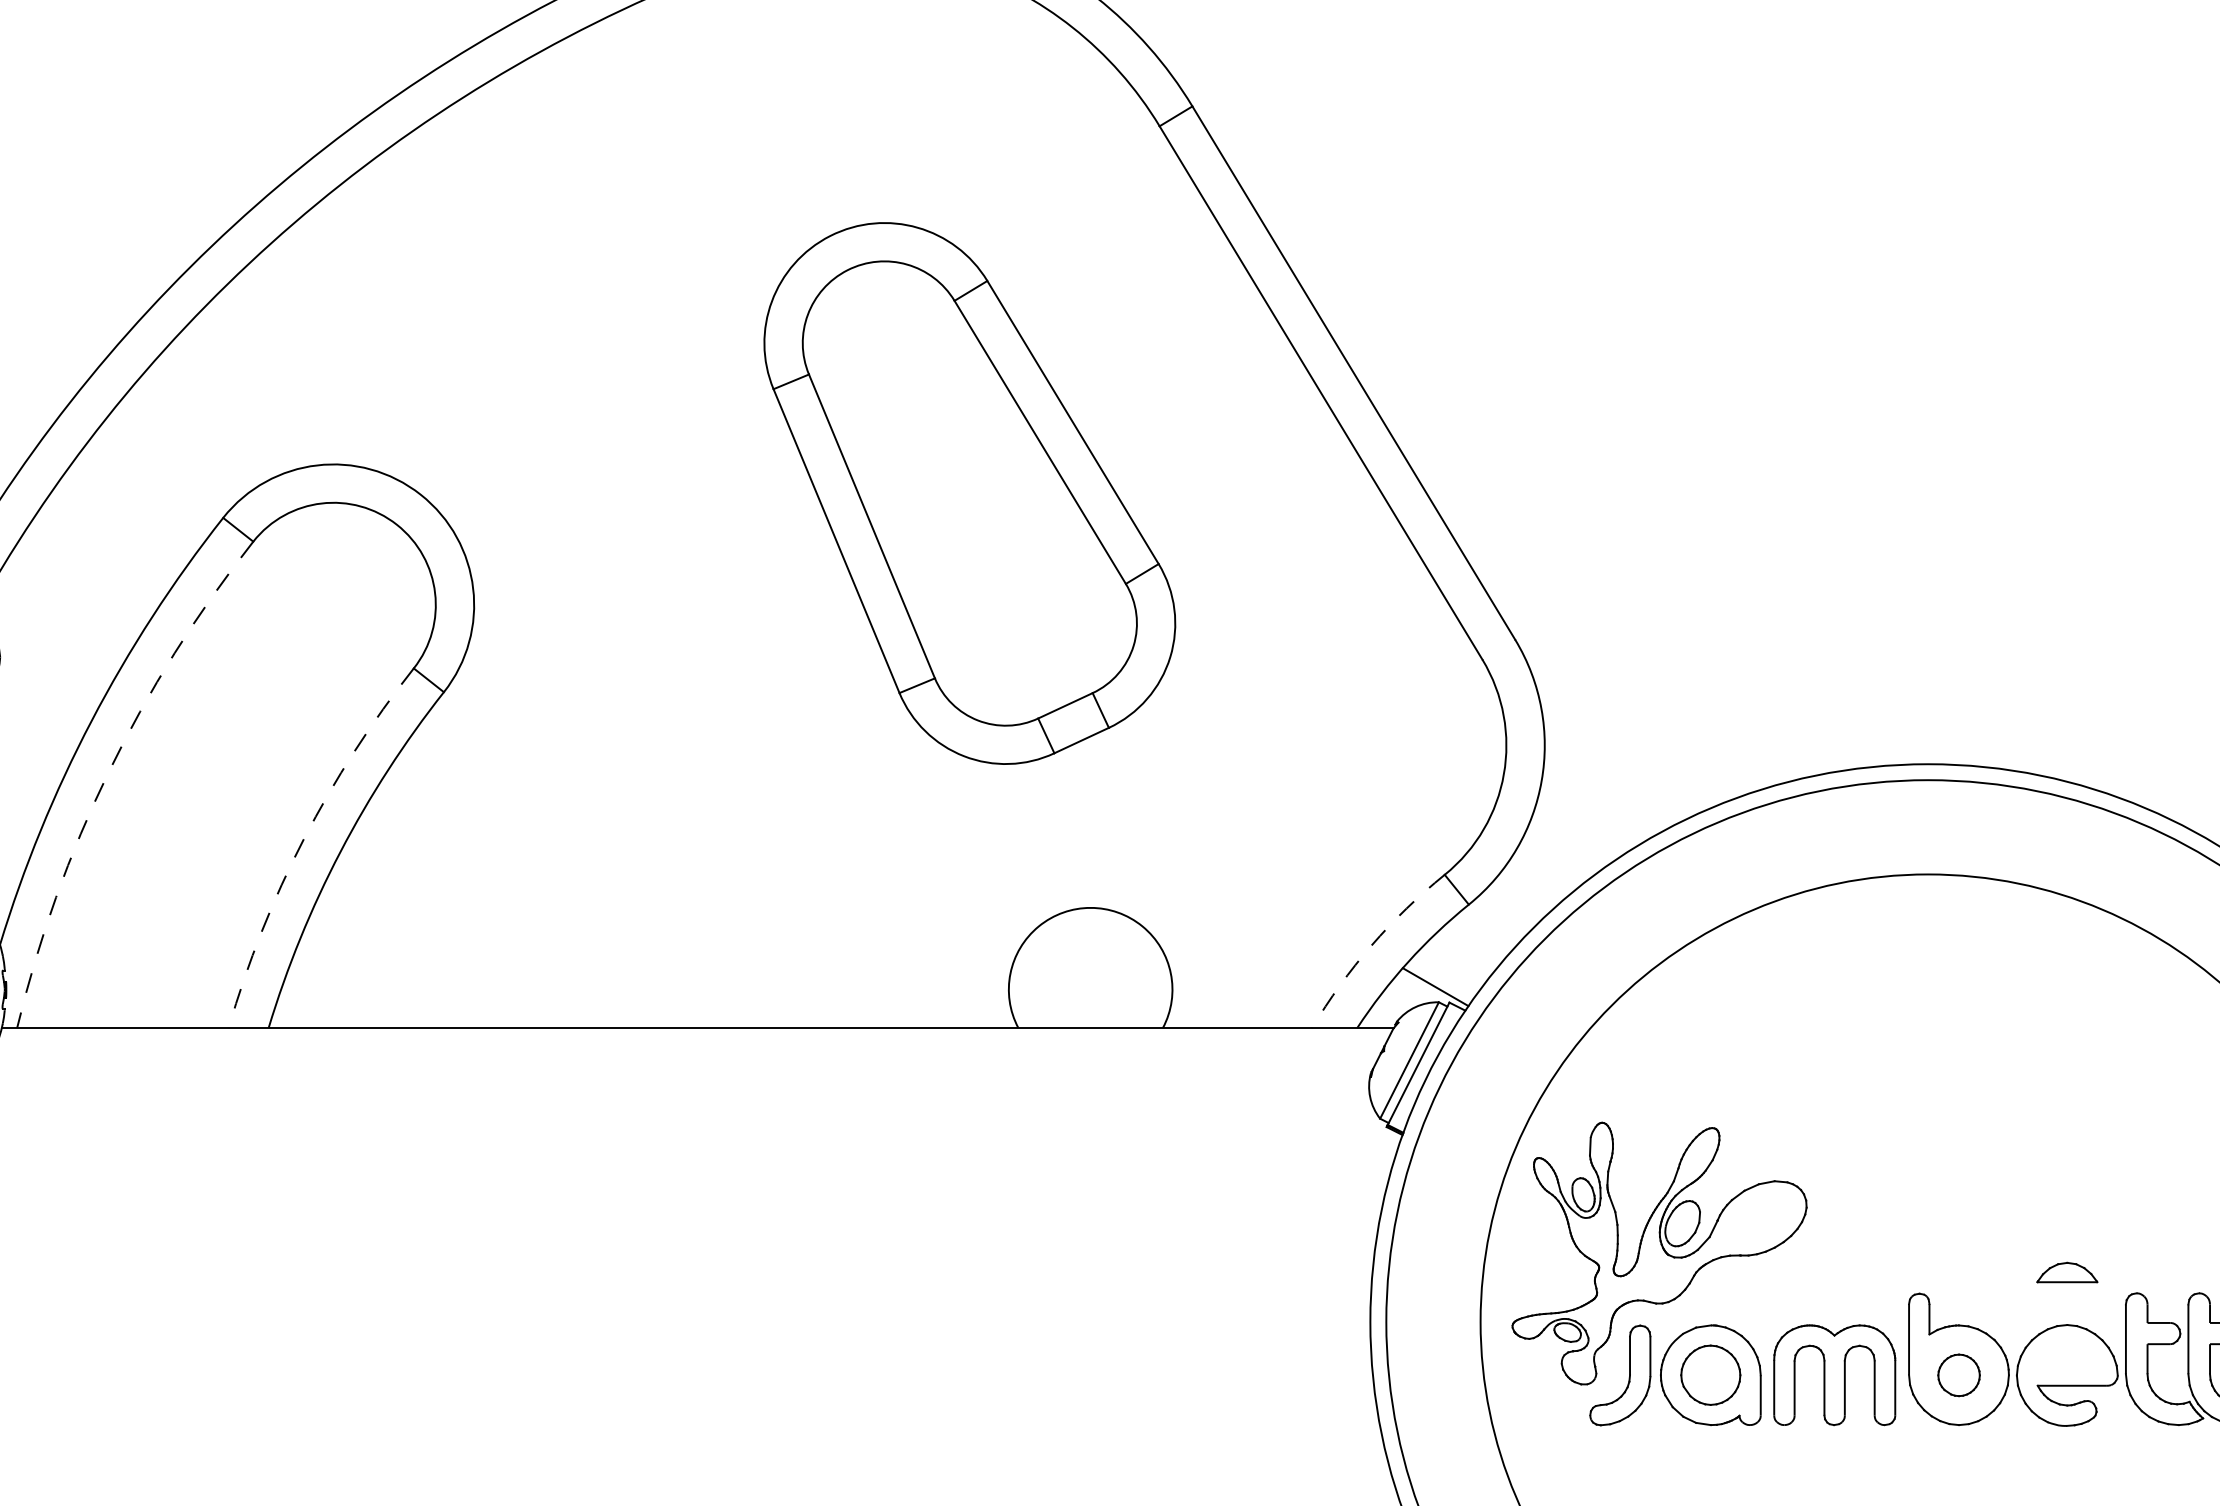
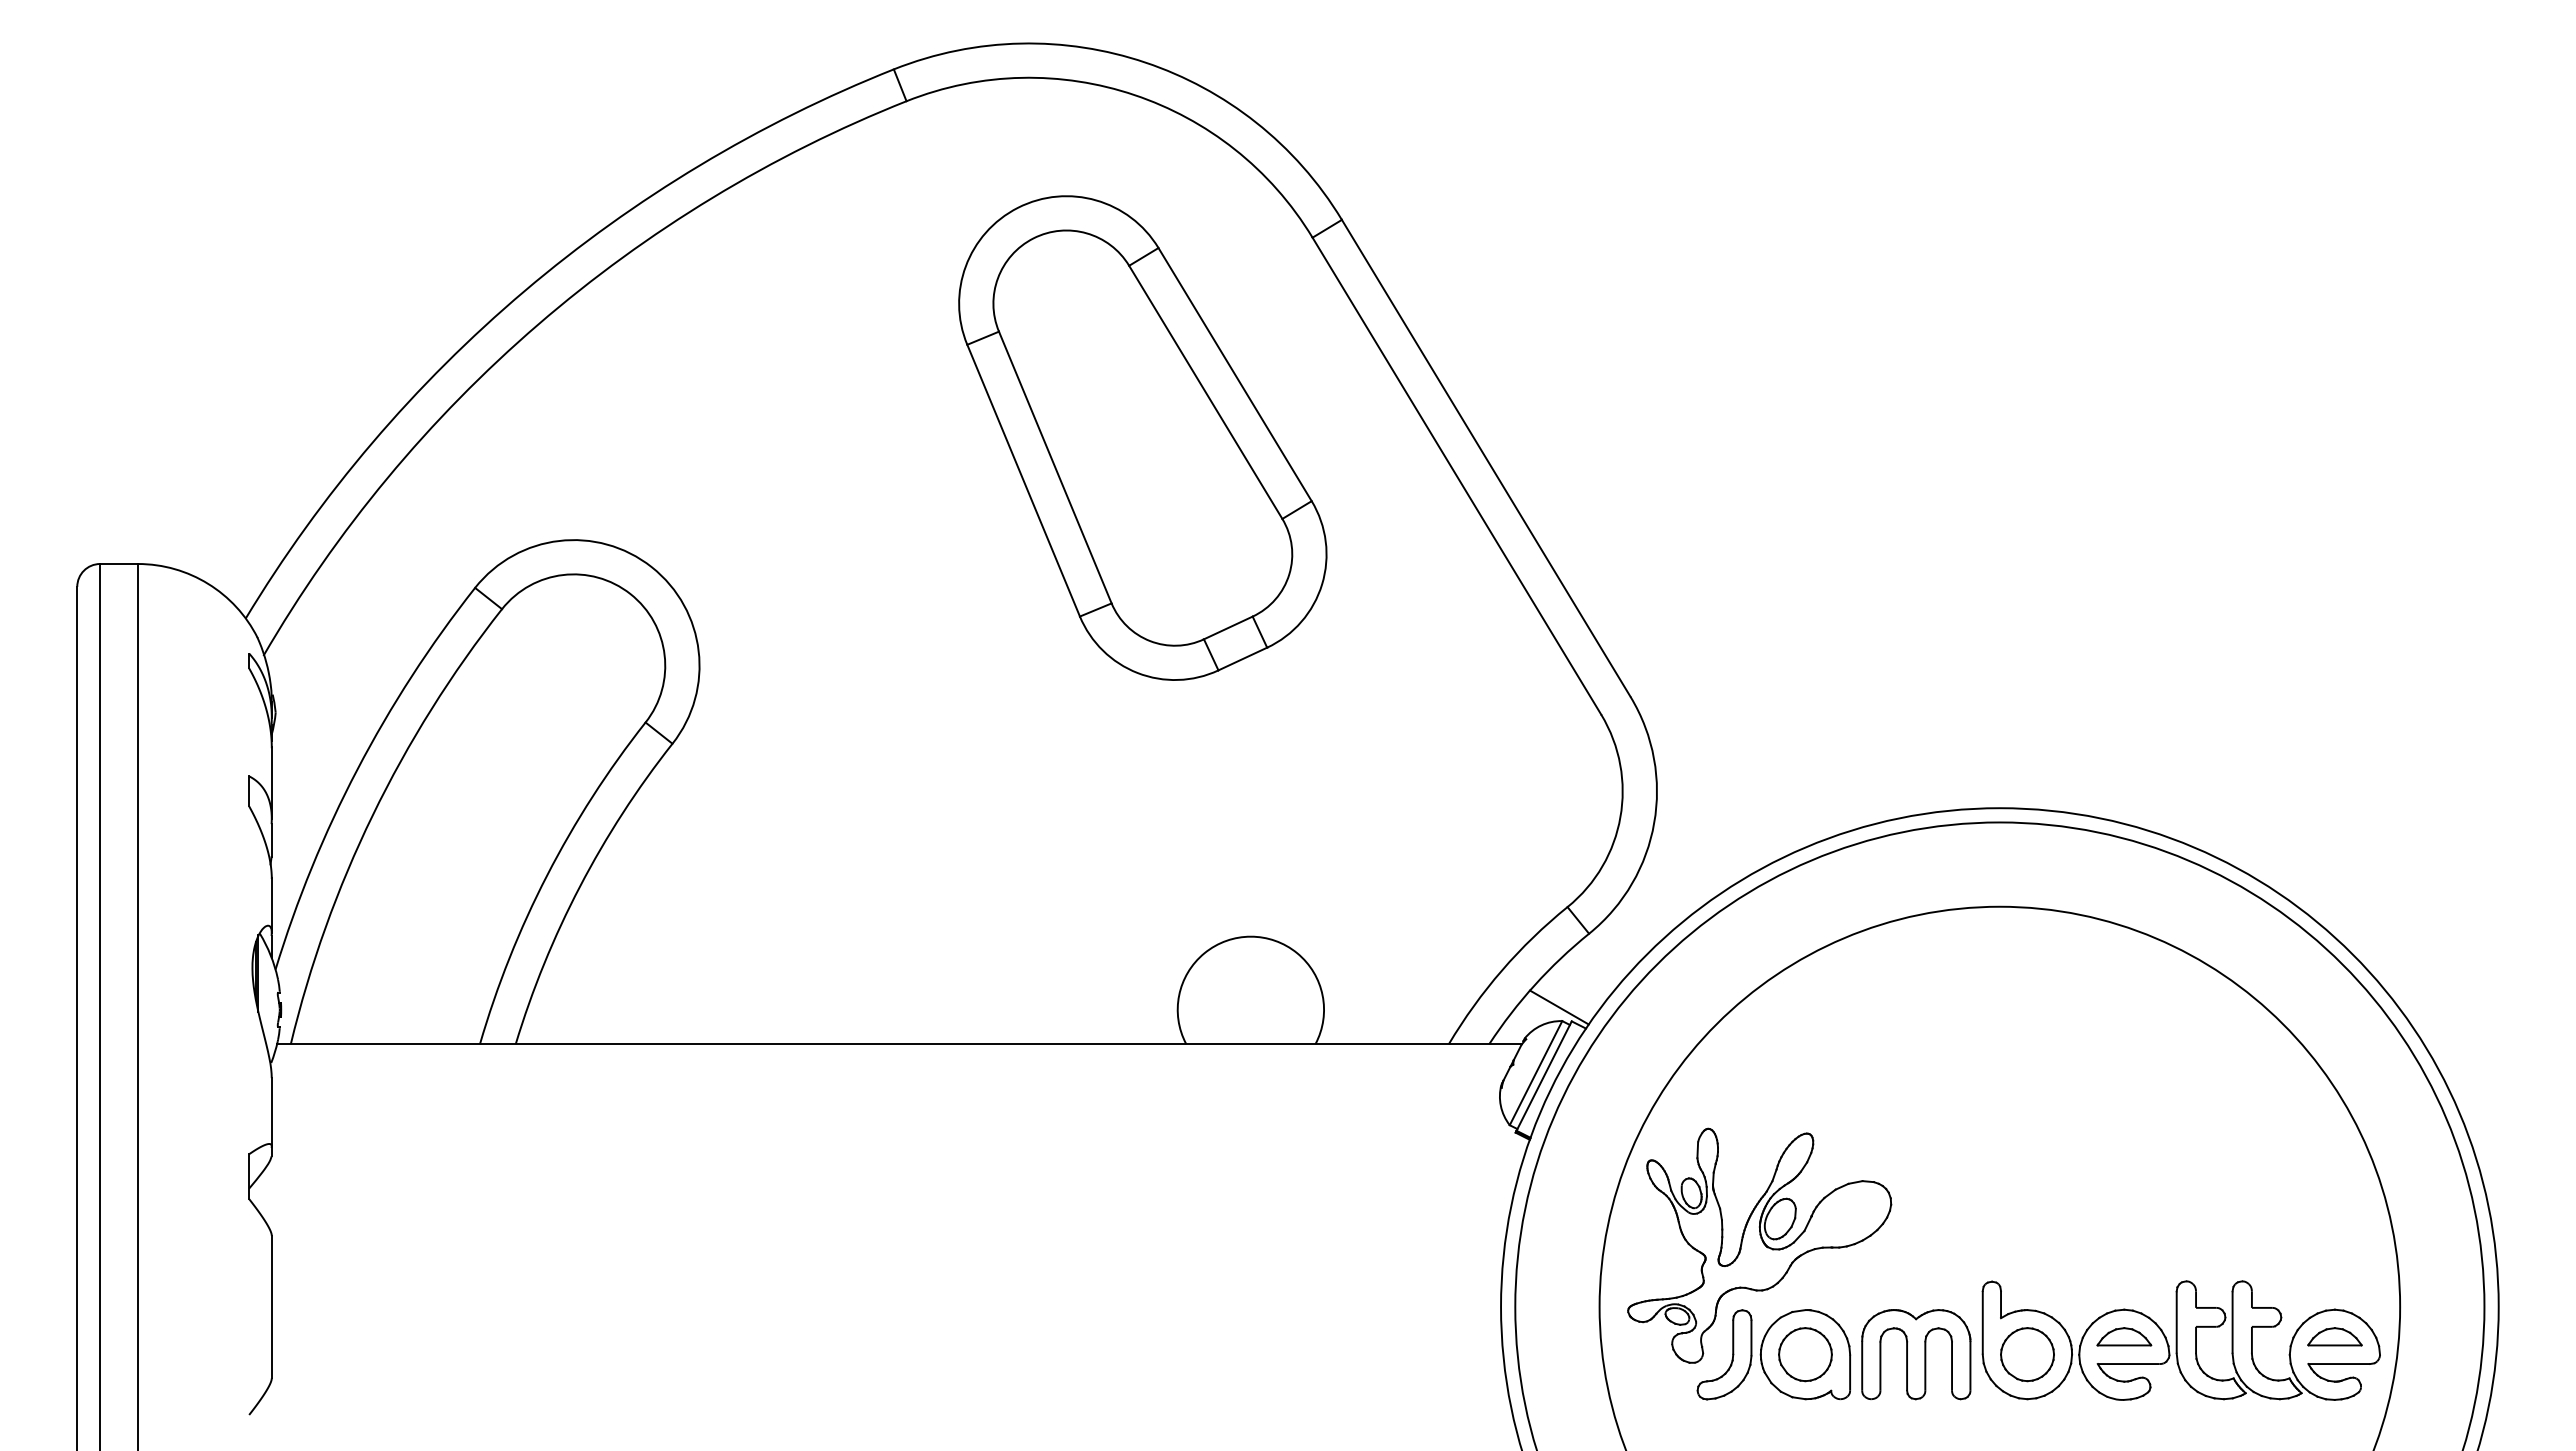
part: (969, 492) -> (1142, 437), moved
arc: (108, 772) -> (372, 815), dashed -> solid
arc: (304, 839) -> (547, 875), dashed -> solid
arc: (1372, 945) -> (1502, 970), dashed -> solid
part: (2067, 1272) -> (2124, 1336), moved
part: (1959, 1375) -> (2027, 1354), size x1.43

